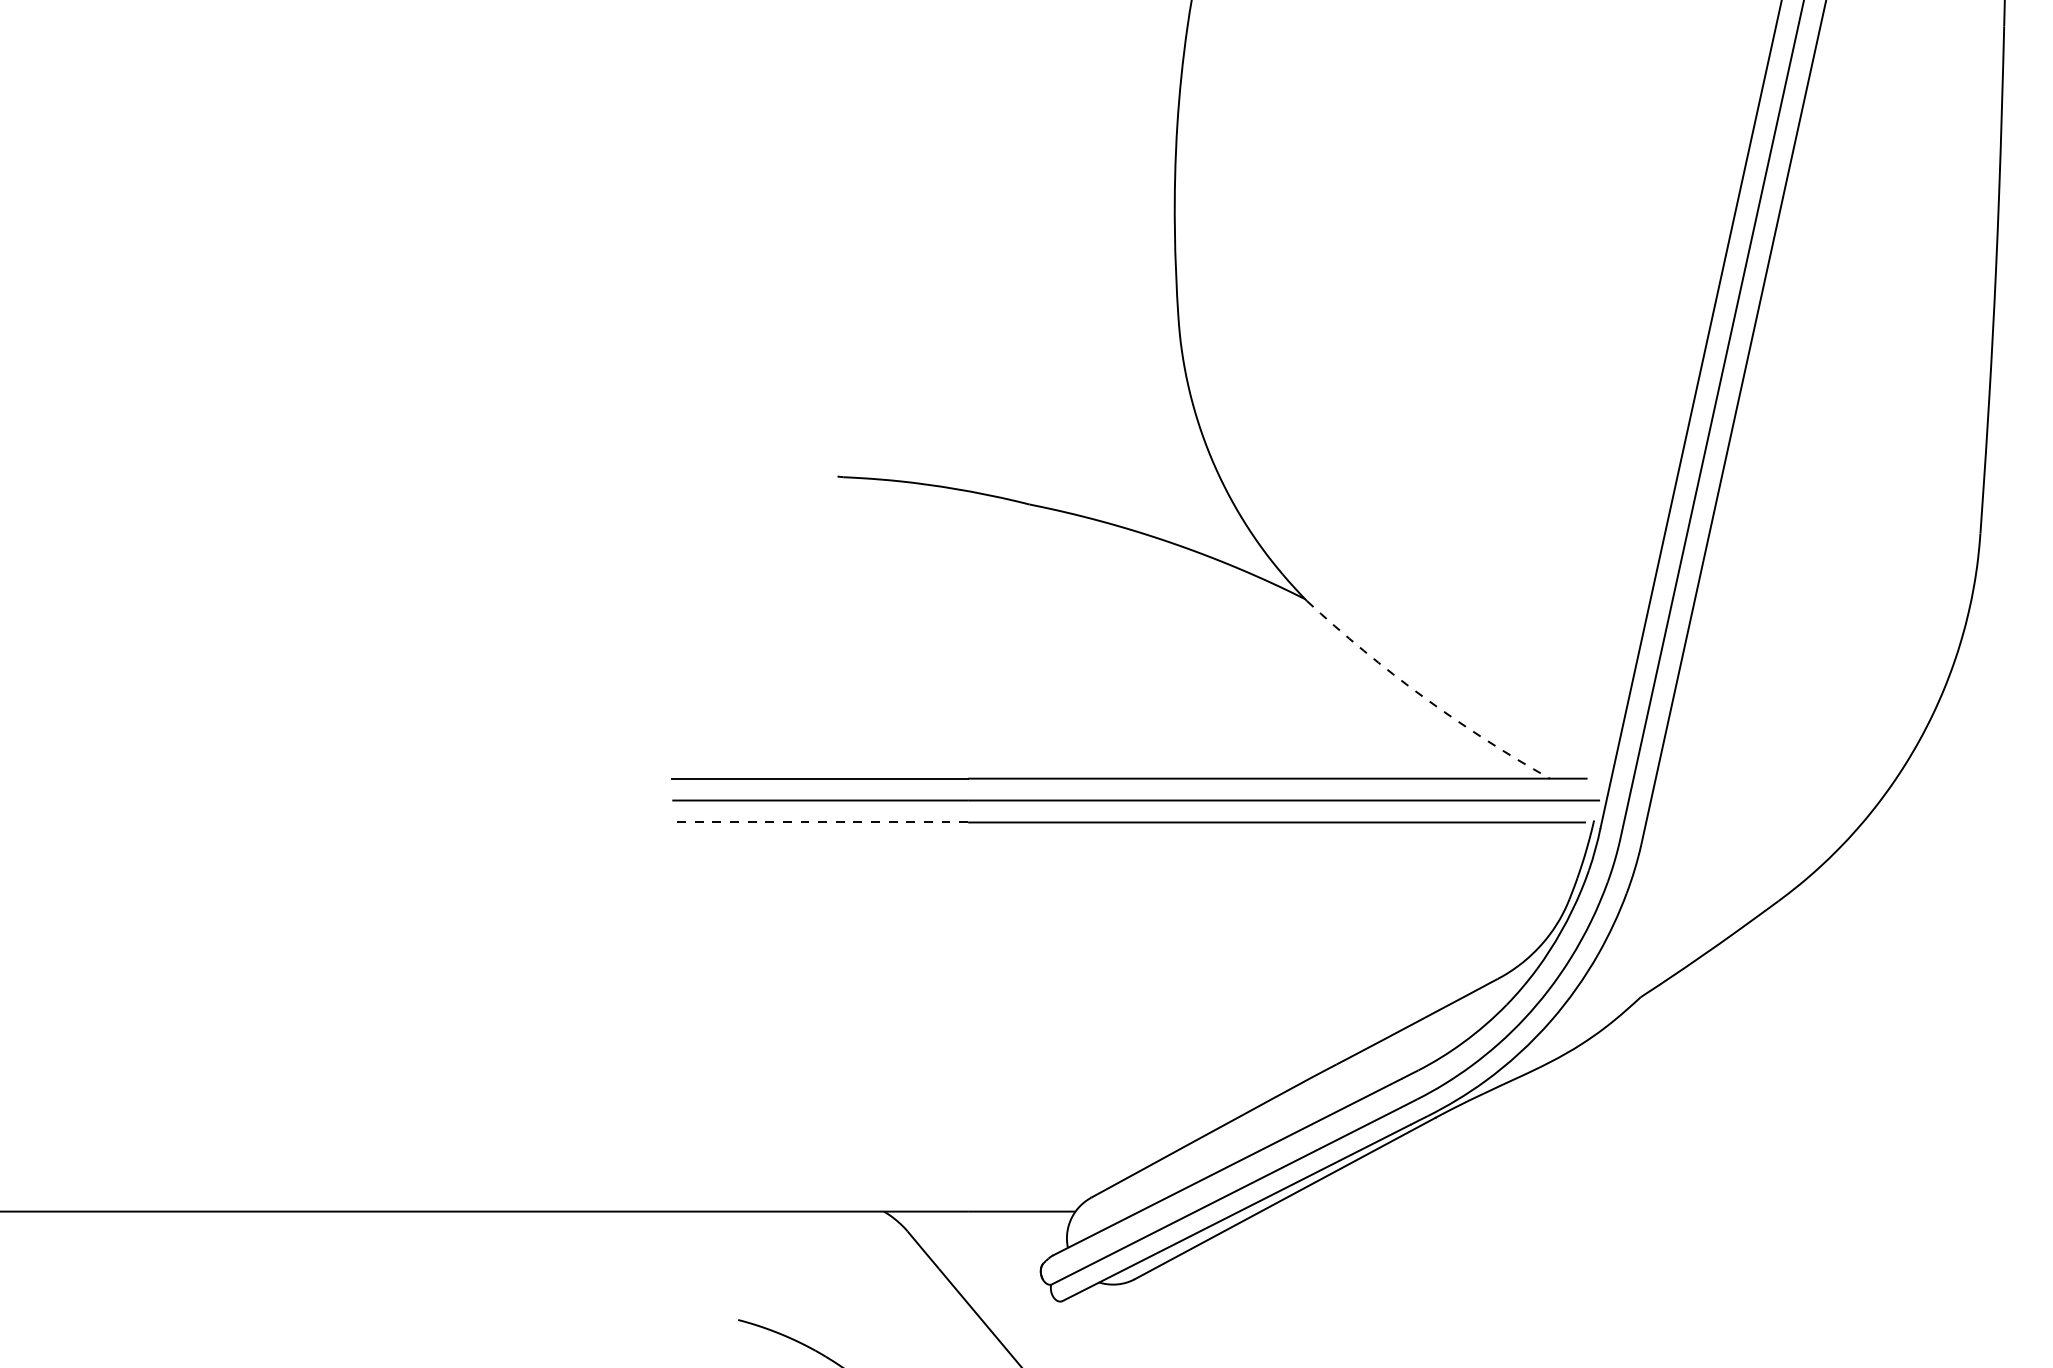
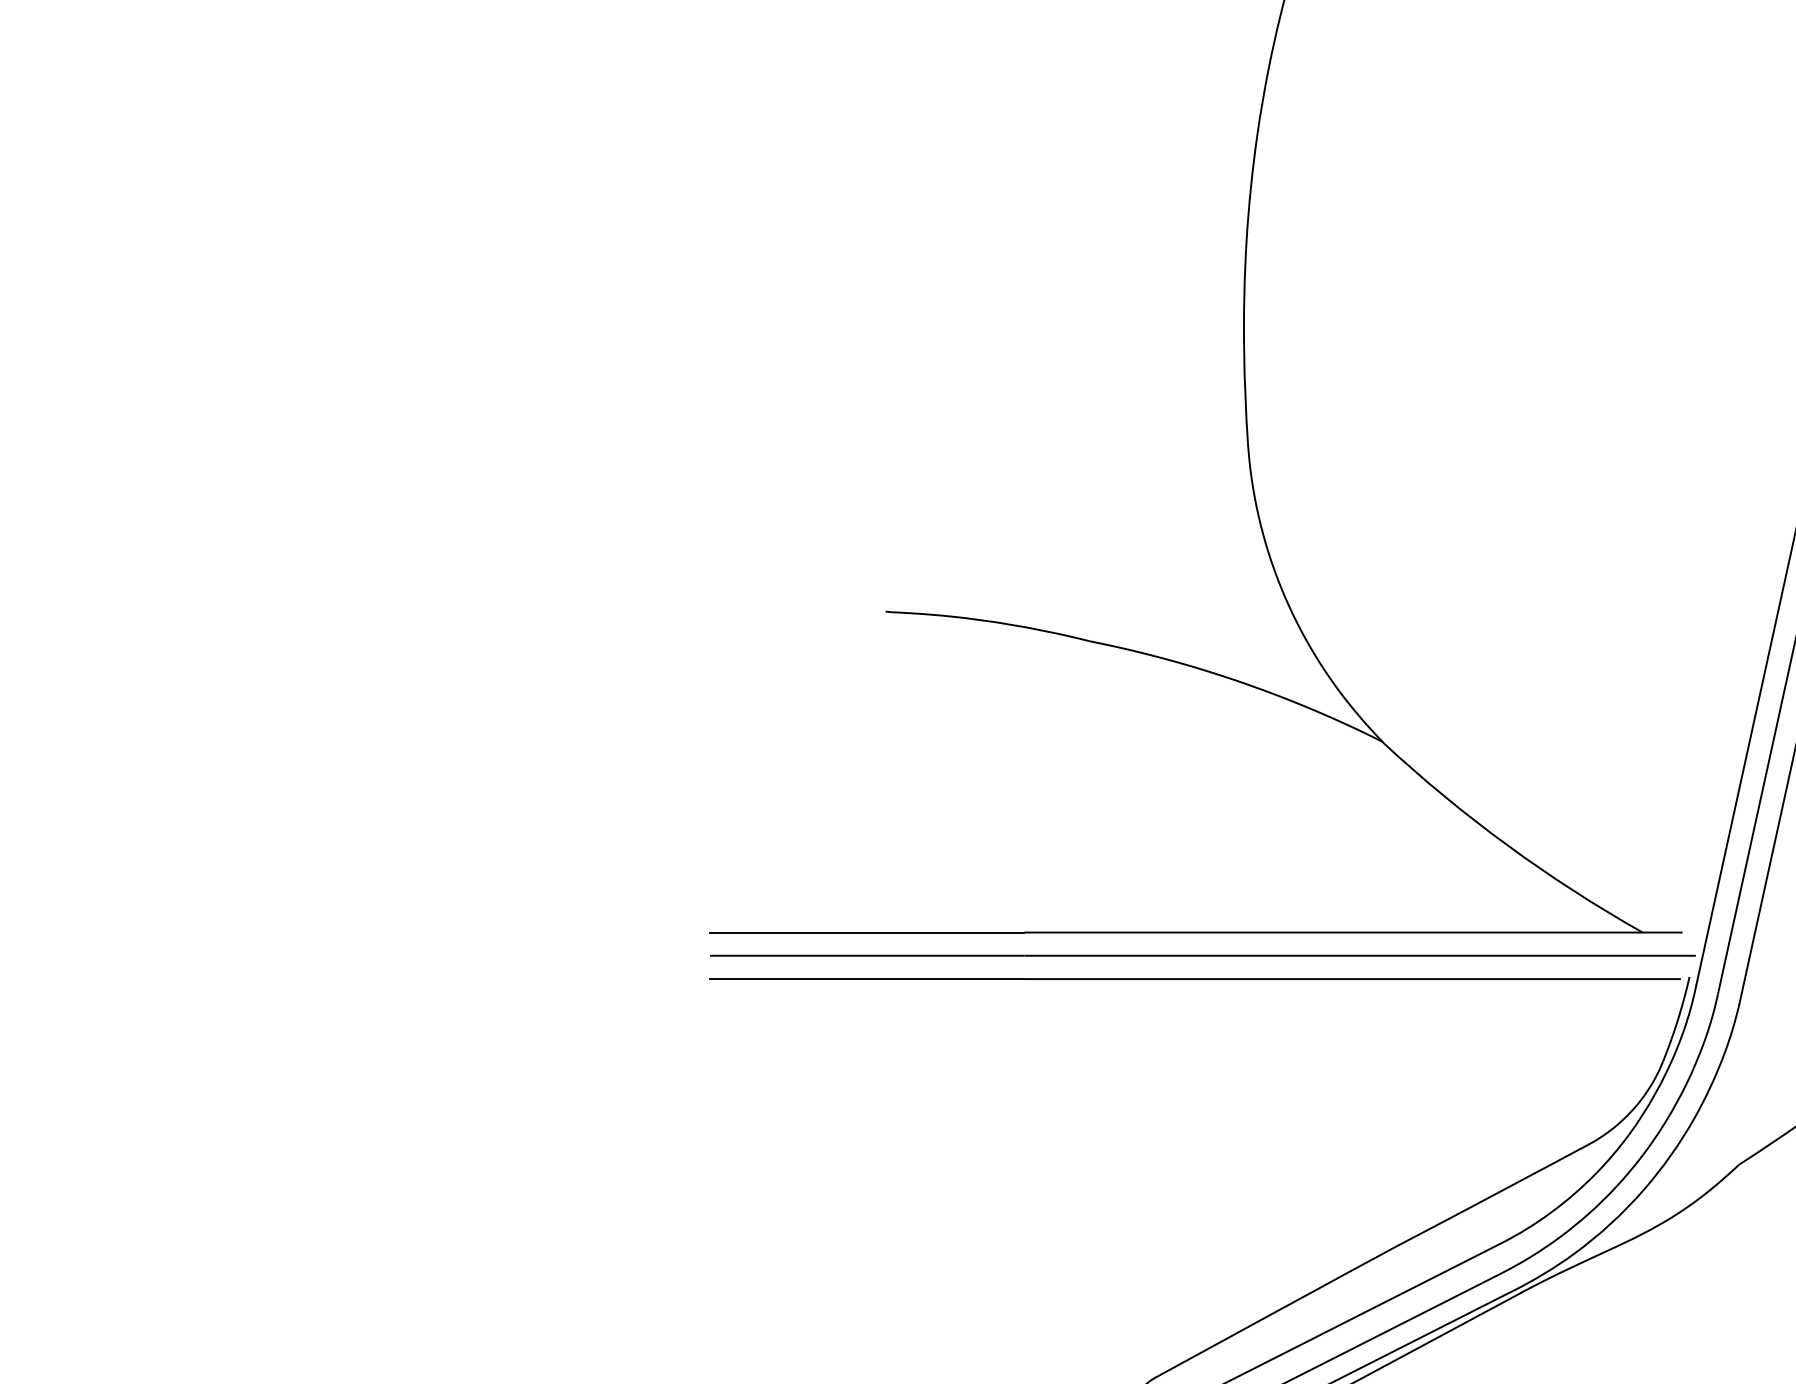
arc: (1423, 696) -> (1508, 845), dashed -> solid
line: (820, 822) -> (867, 979), dashed -> solid

